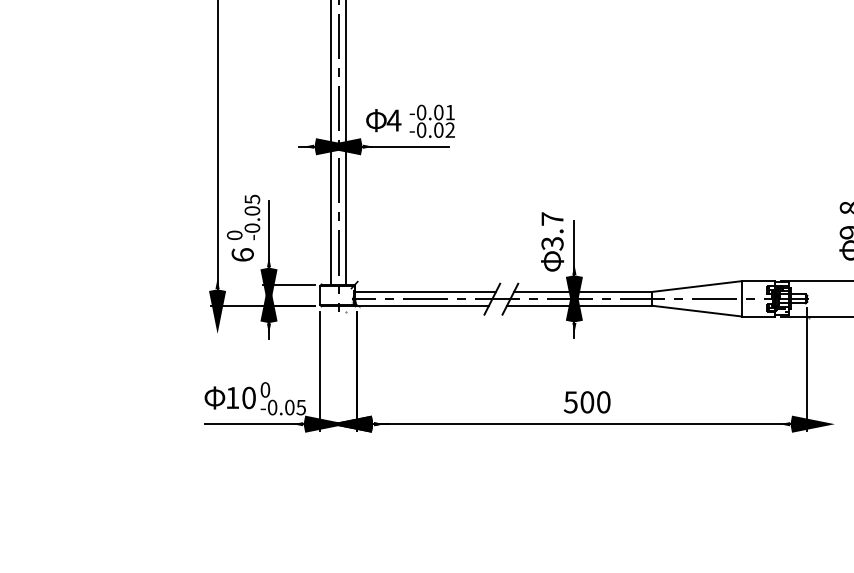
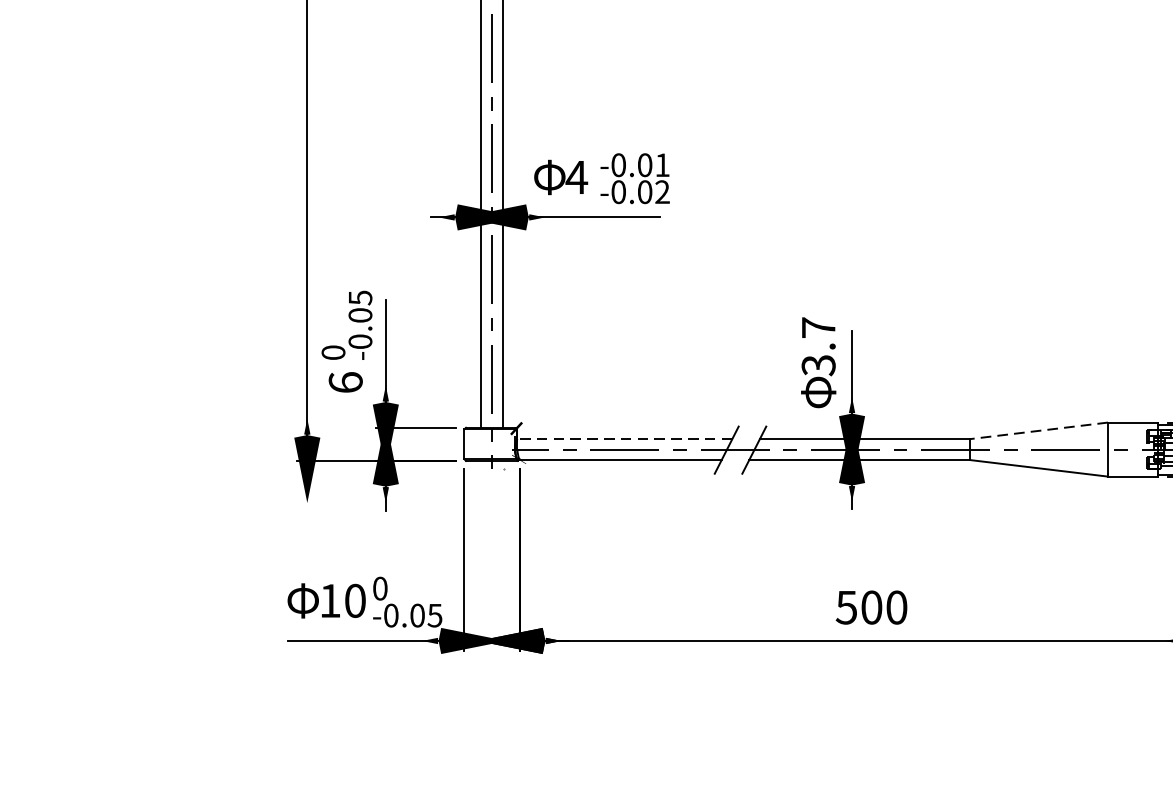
line: (696, 286) -> (1038, 430), solid -> dashed
line: (425, 292) -> (624, 439), solid -> dashed

